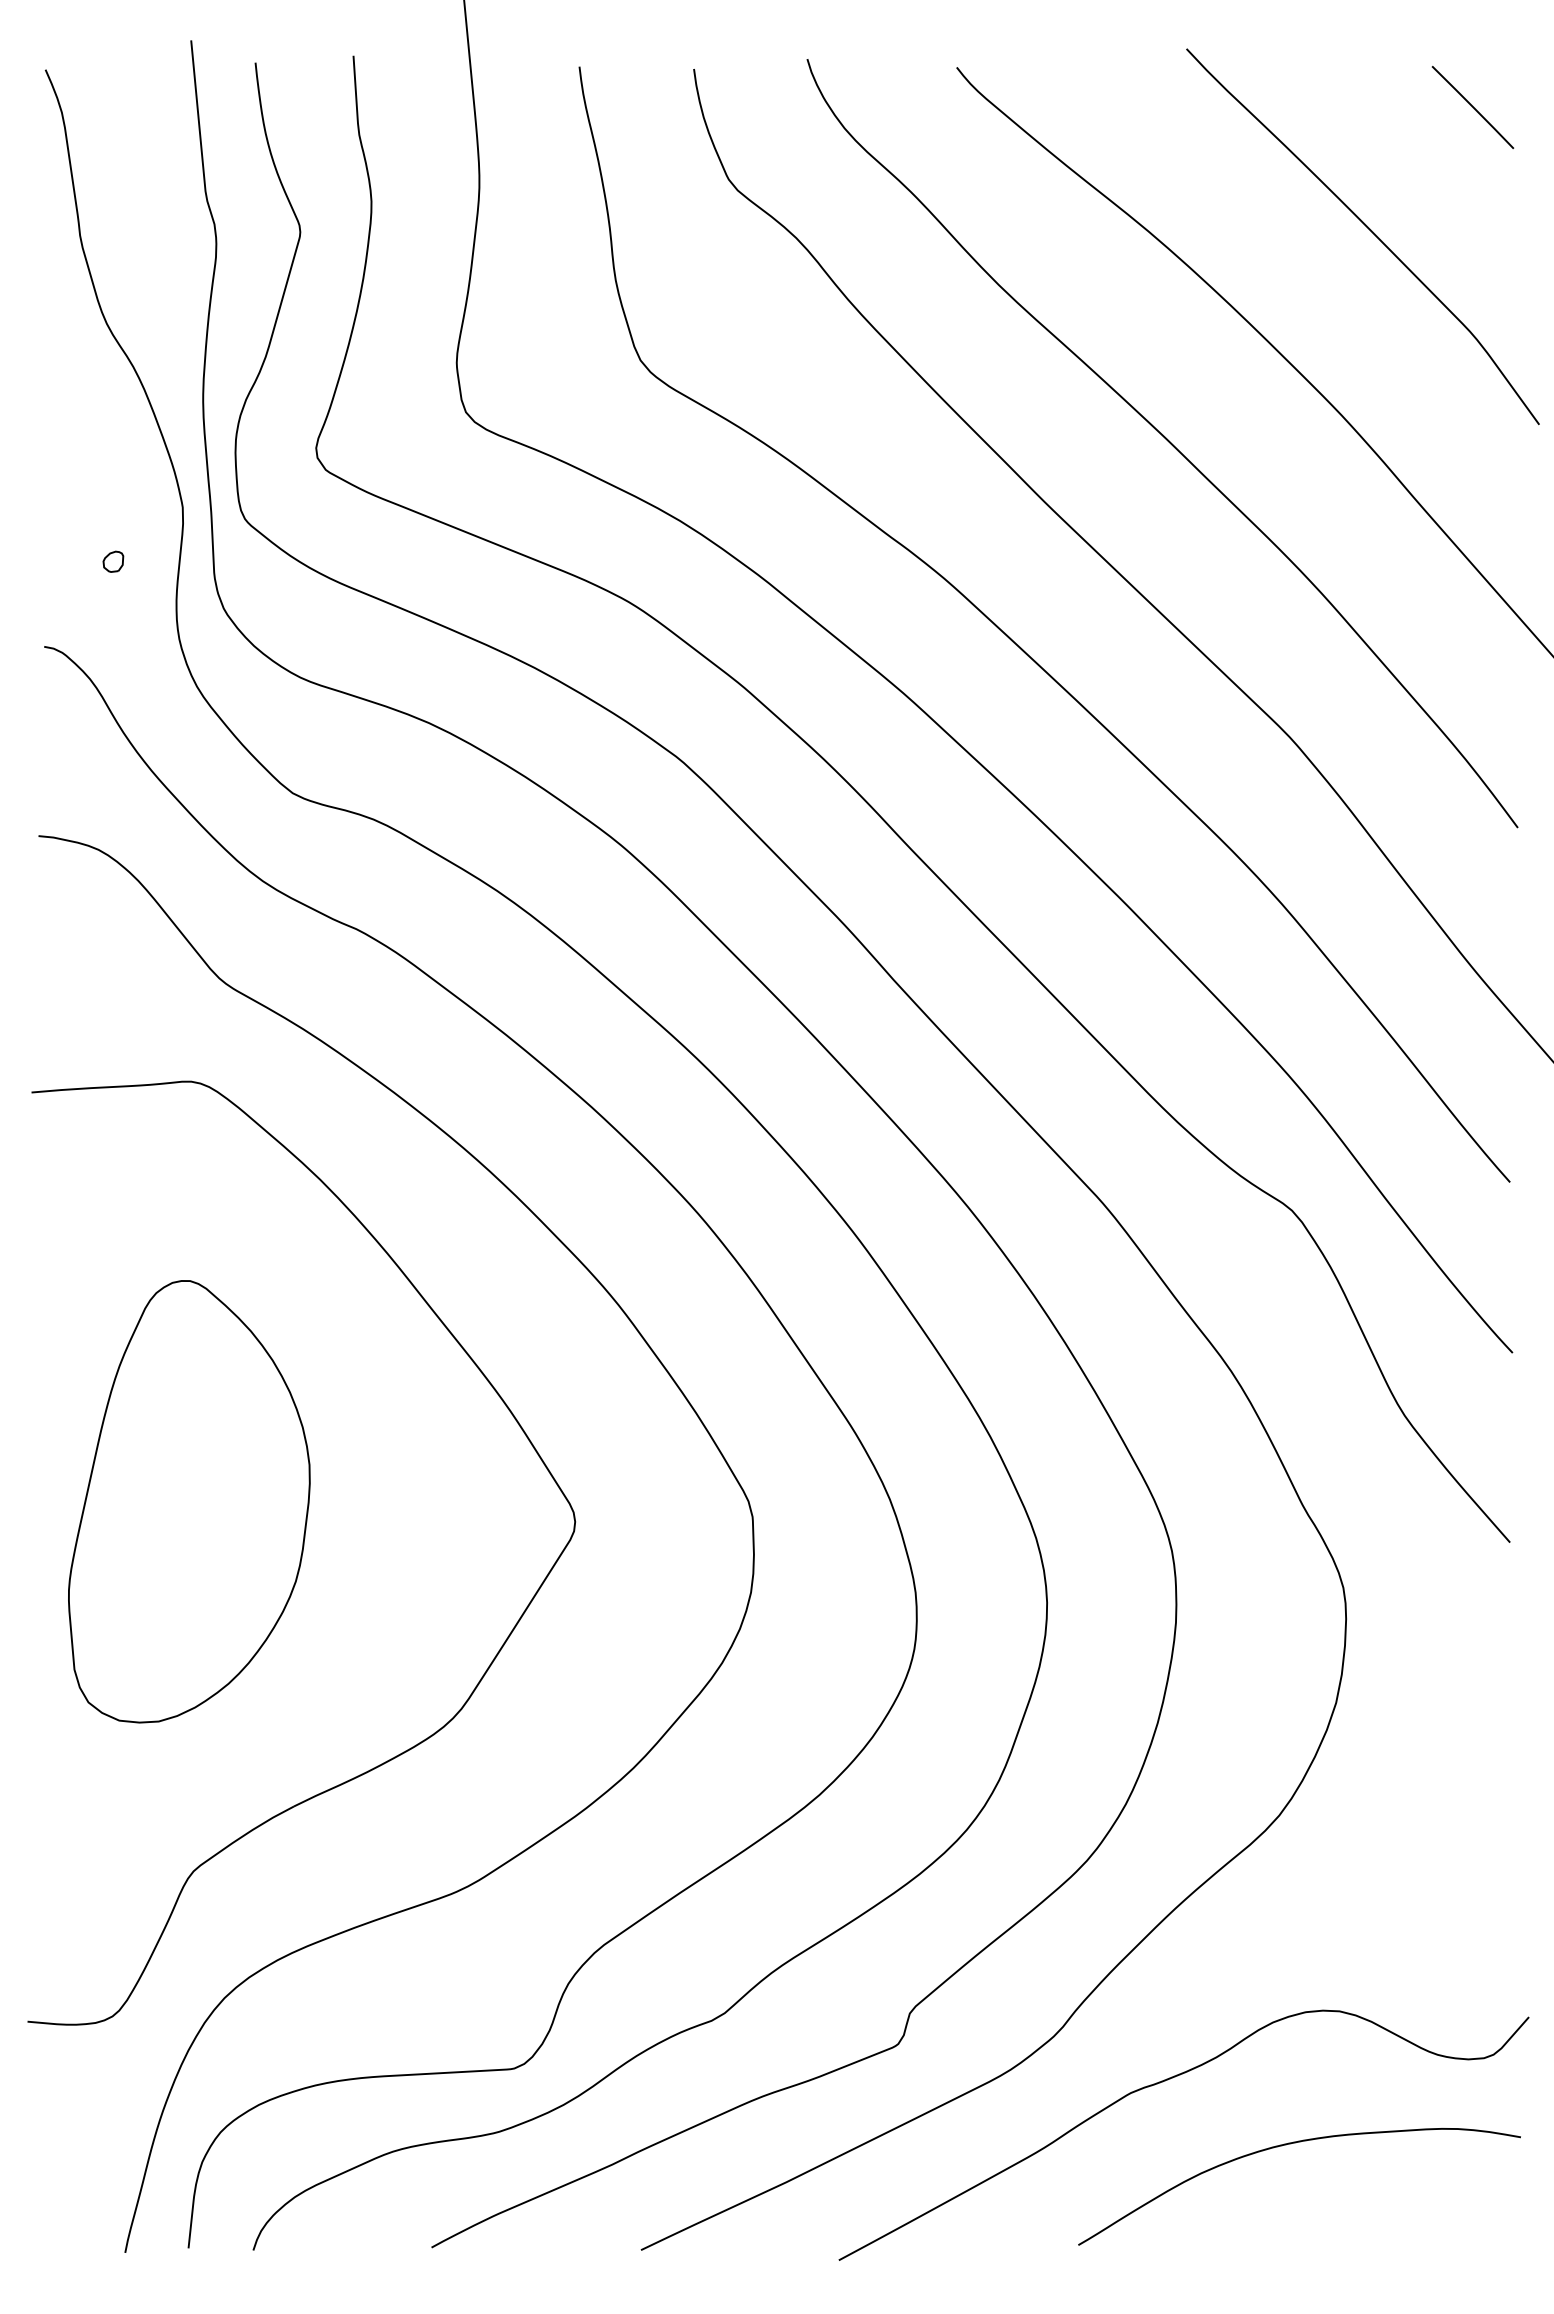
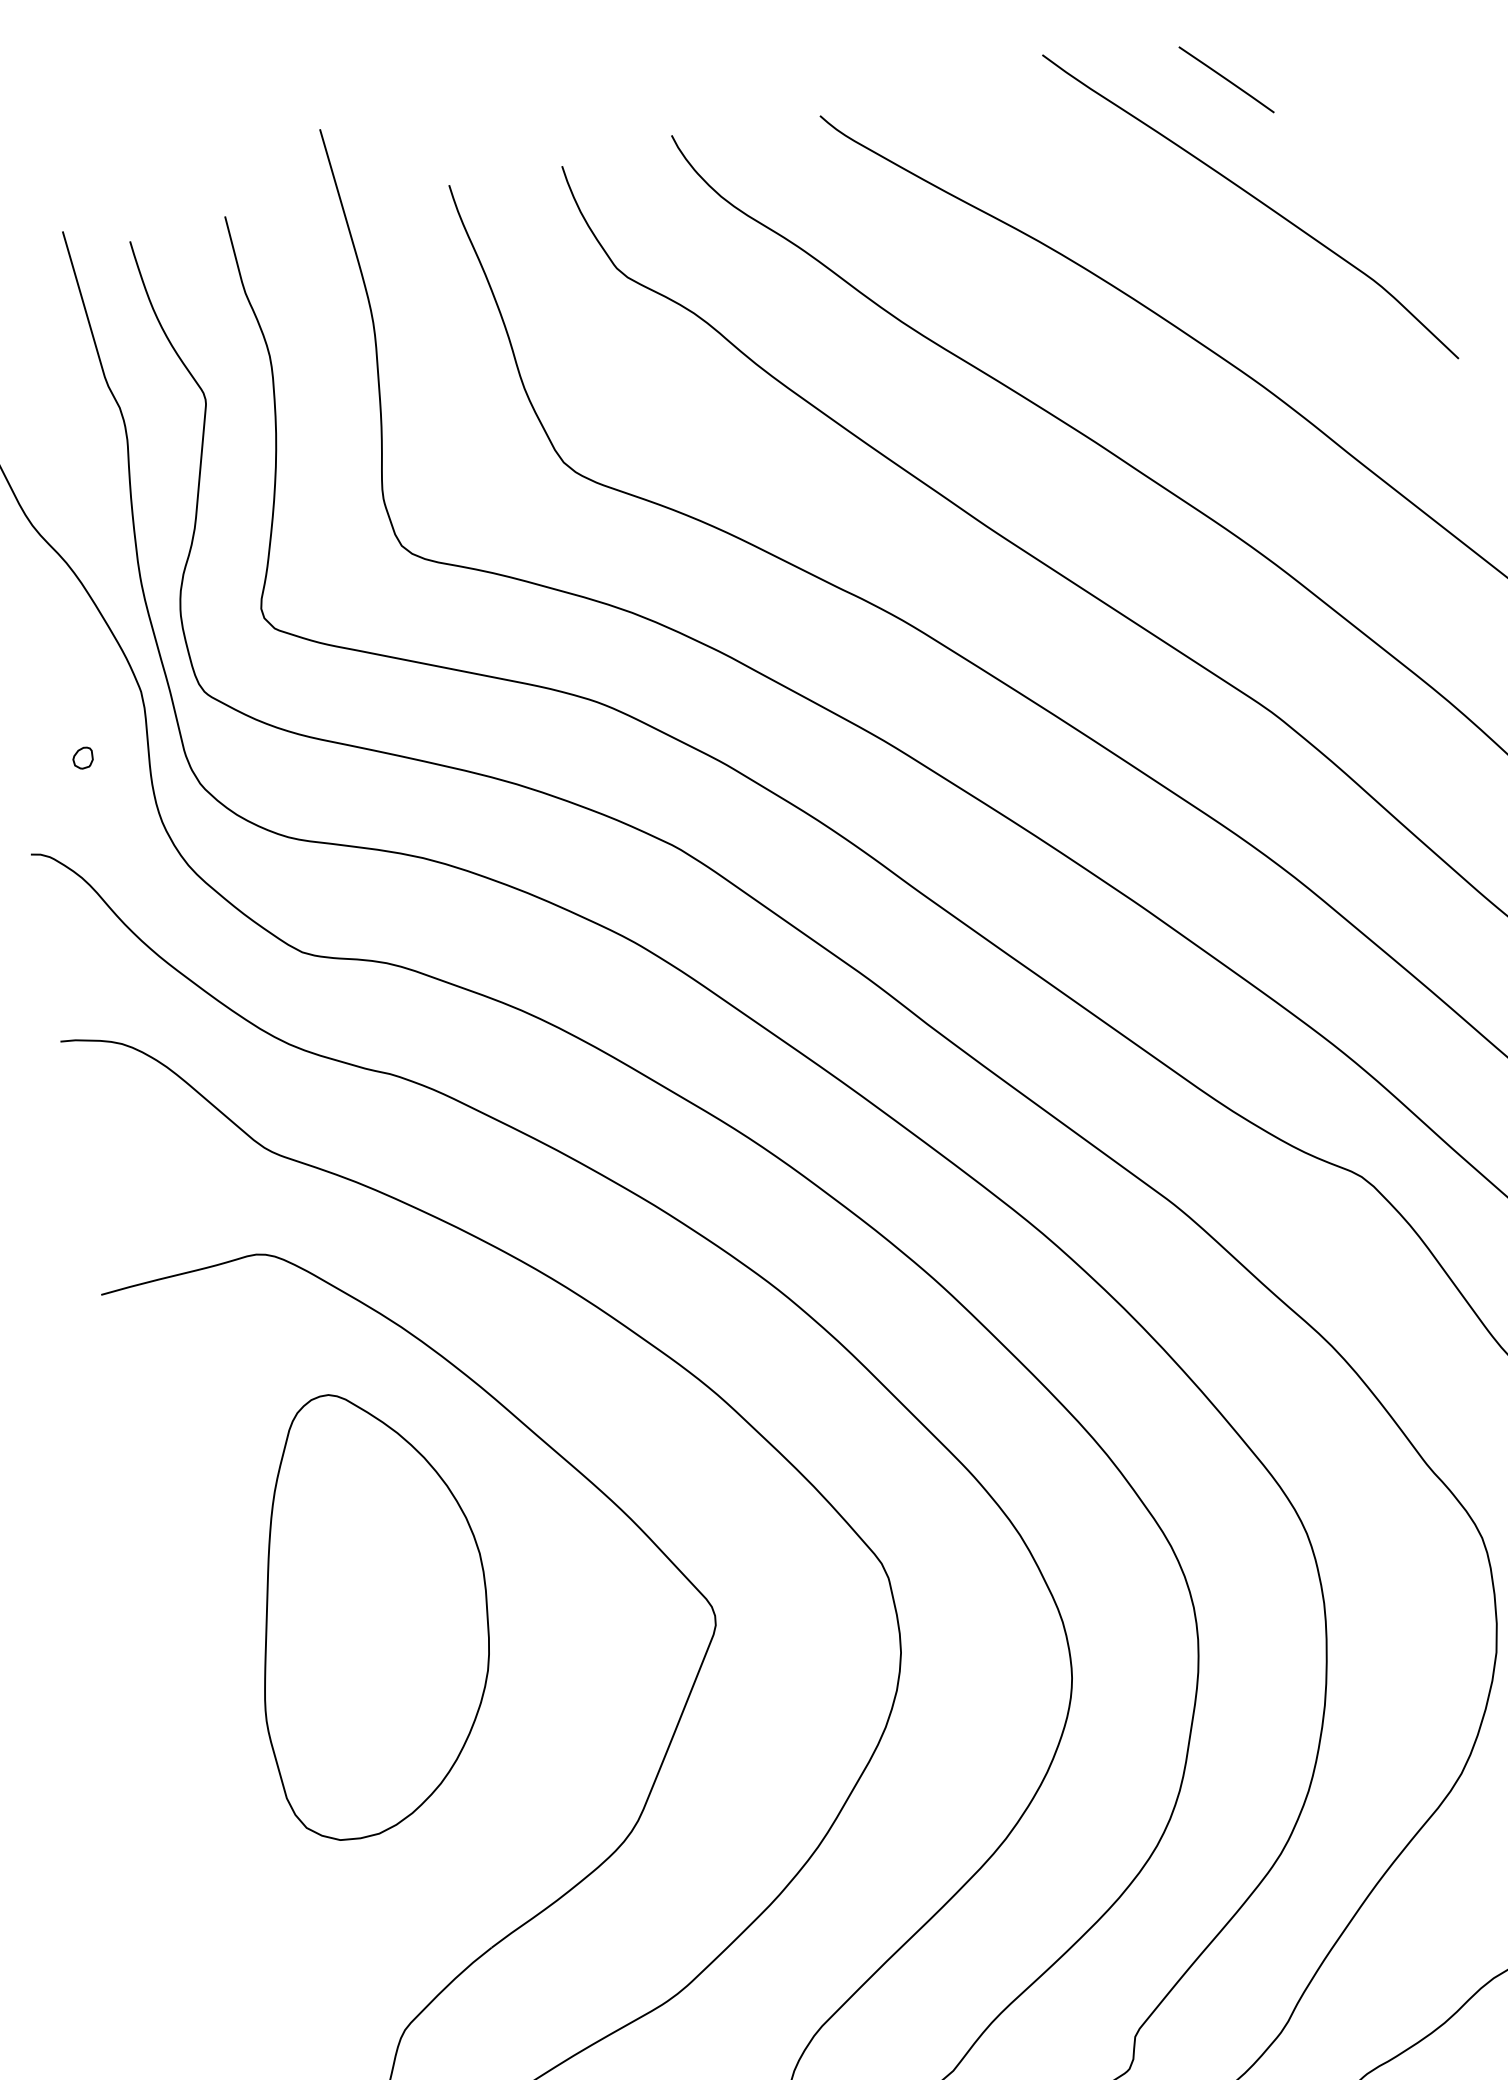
line: (1472, 107) -> (1226, 79), moved
part: (189, 1501) -> (368, 1611), moved

